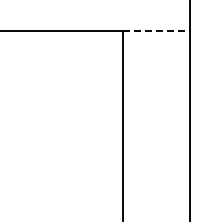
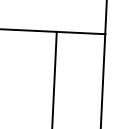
line: (156, 31) -> (80, 33), dashed -> solid

